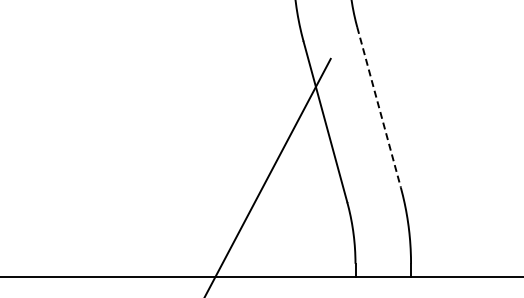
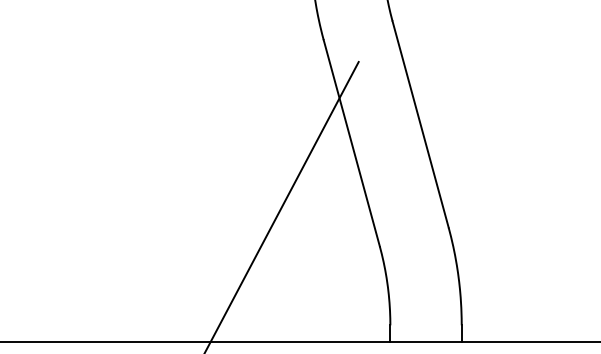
line: (379, 107) -> (421, 124), dashed -> solid

